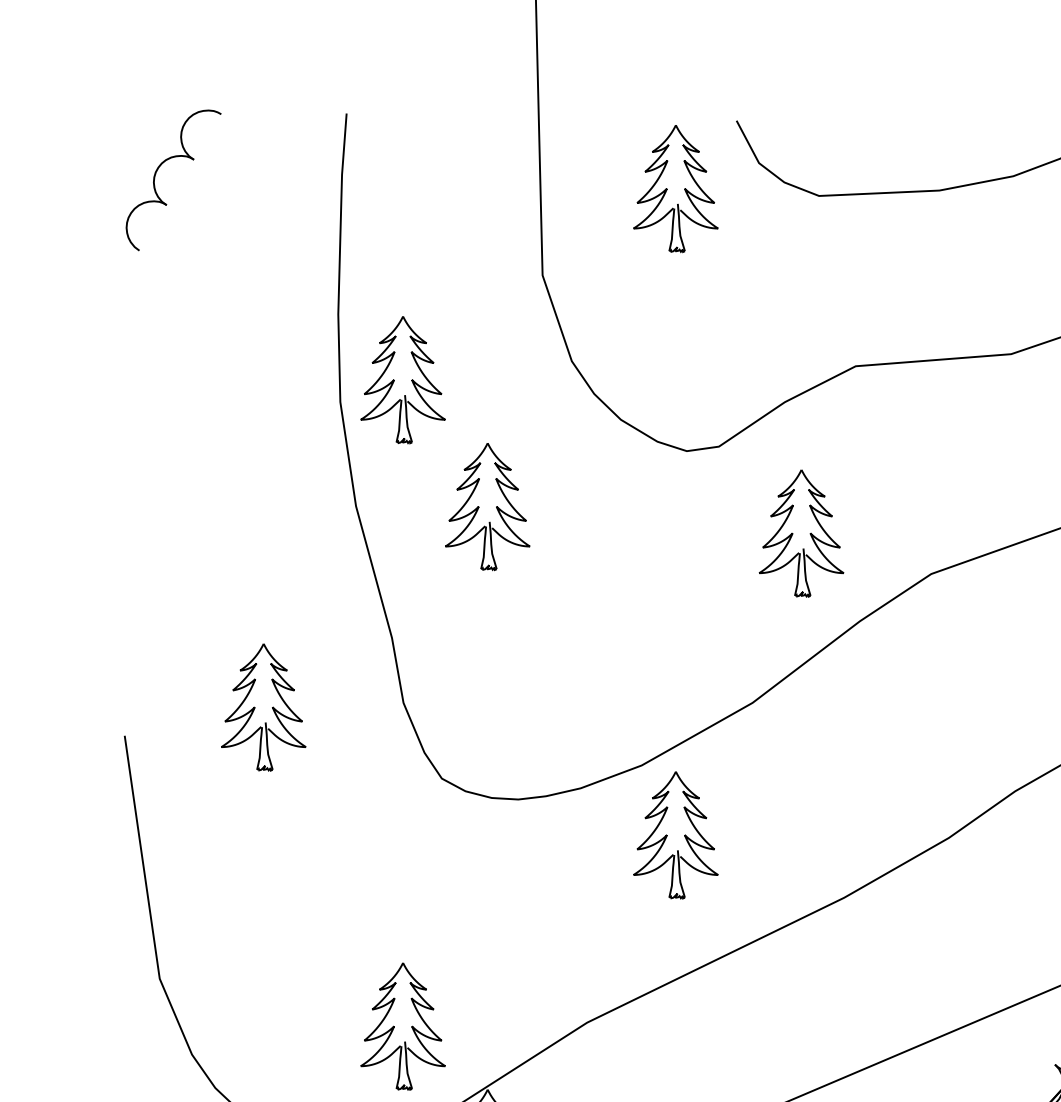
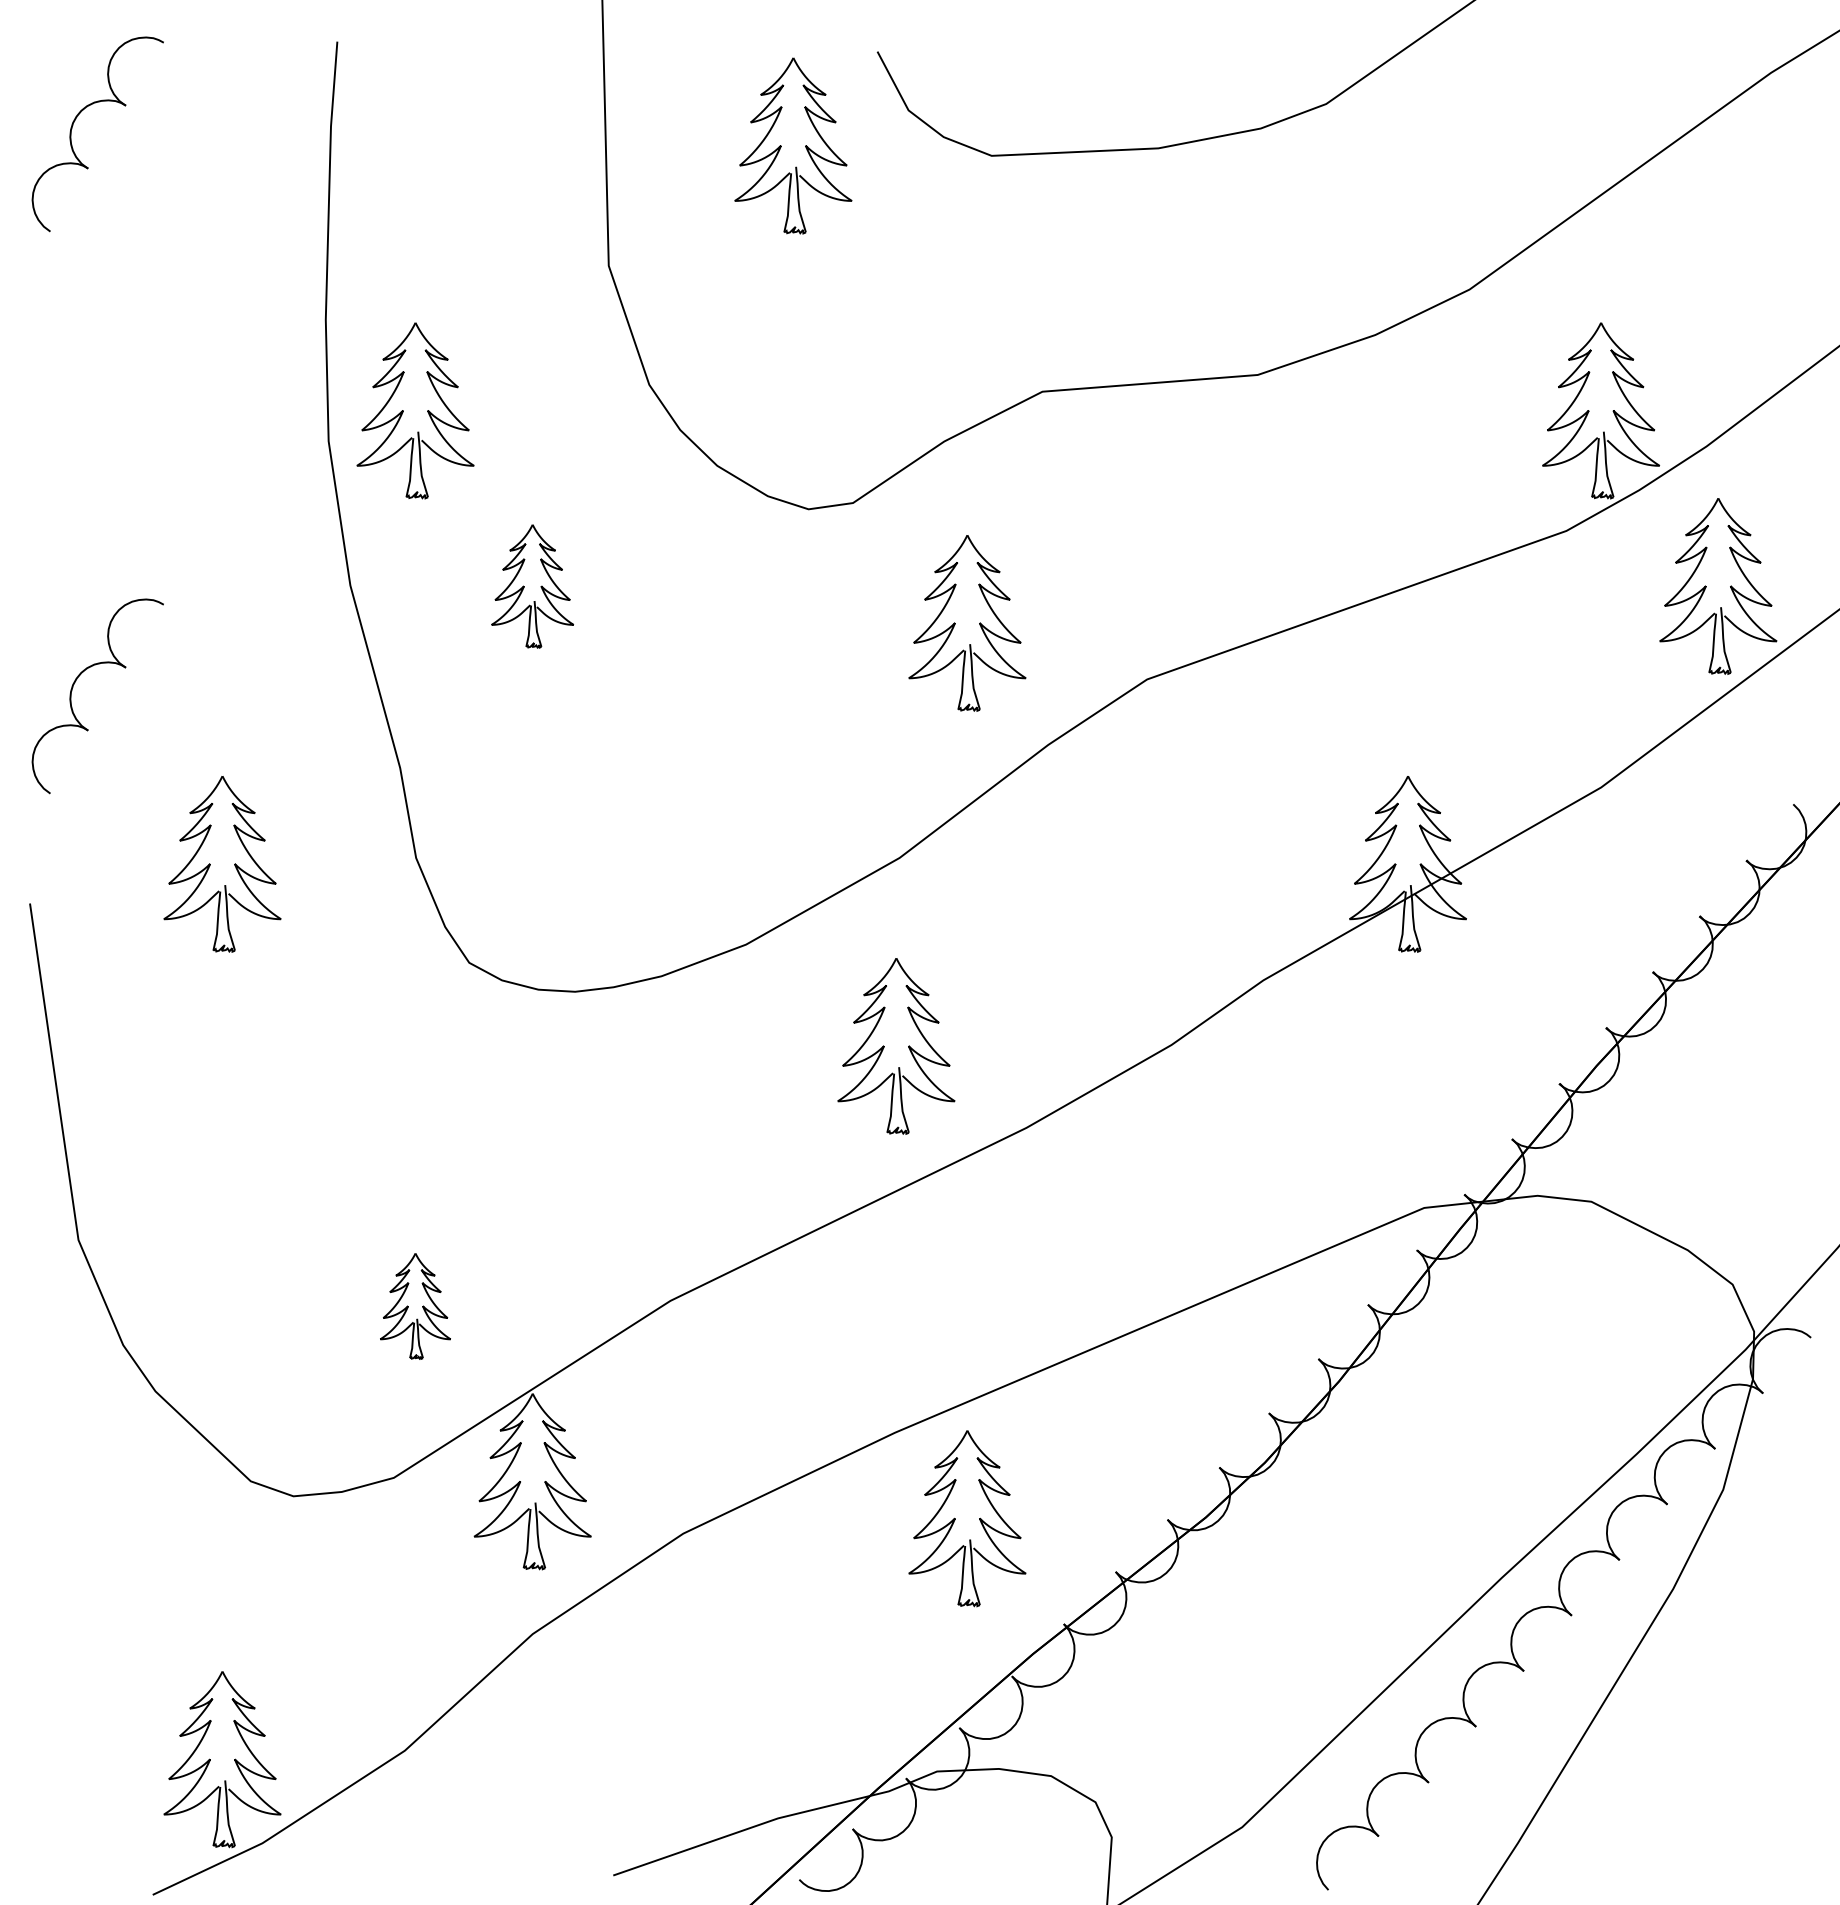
part: (487, 506) -> (532, 586), size x0.7
part: (155, 582) -> (72, 691), added
part: (667, 835) -> (884, 1046), moved
part: (403, 1026) -> (415, 1306), size x0.6

